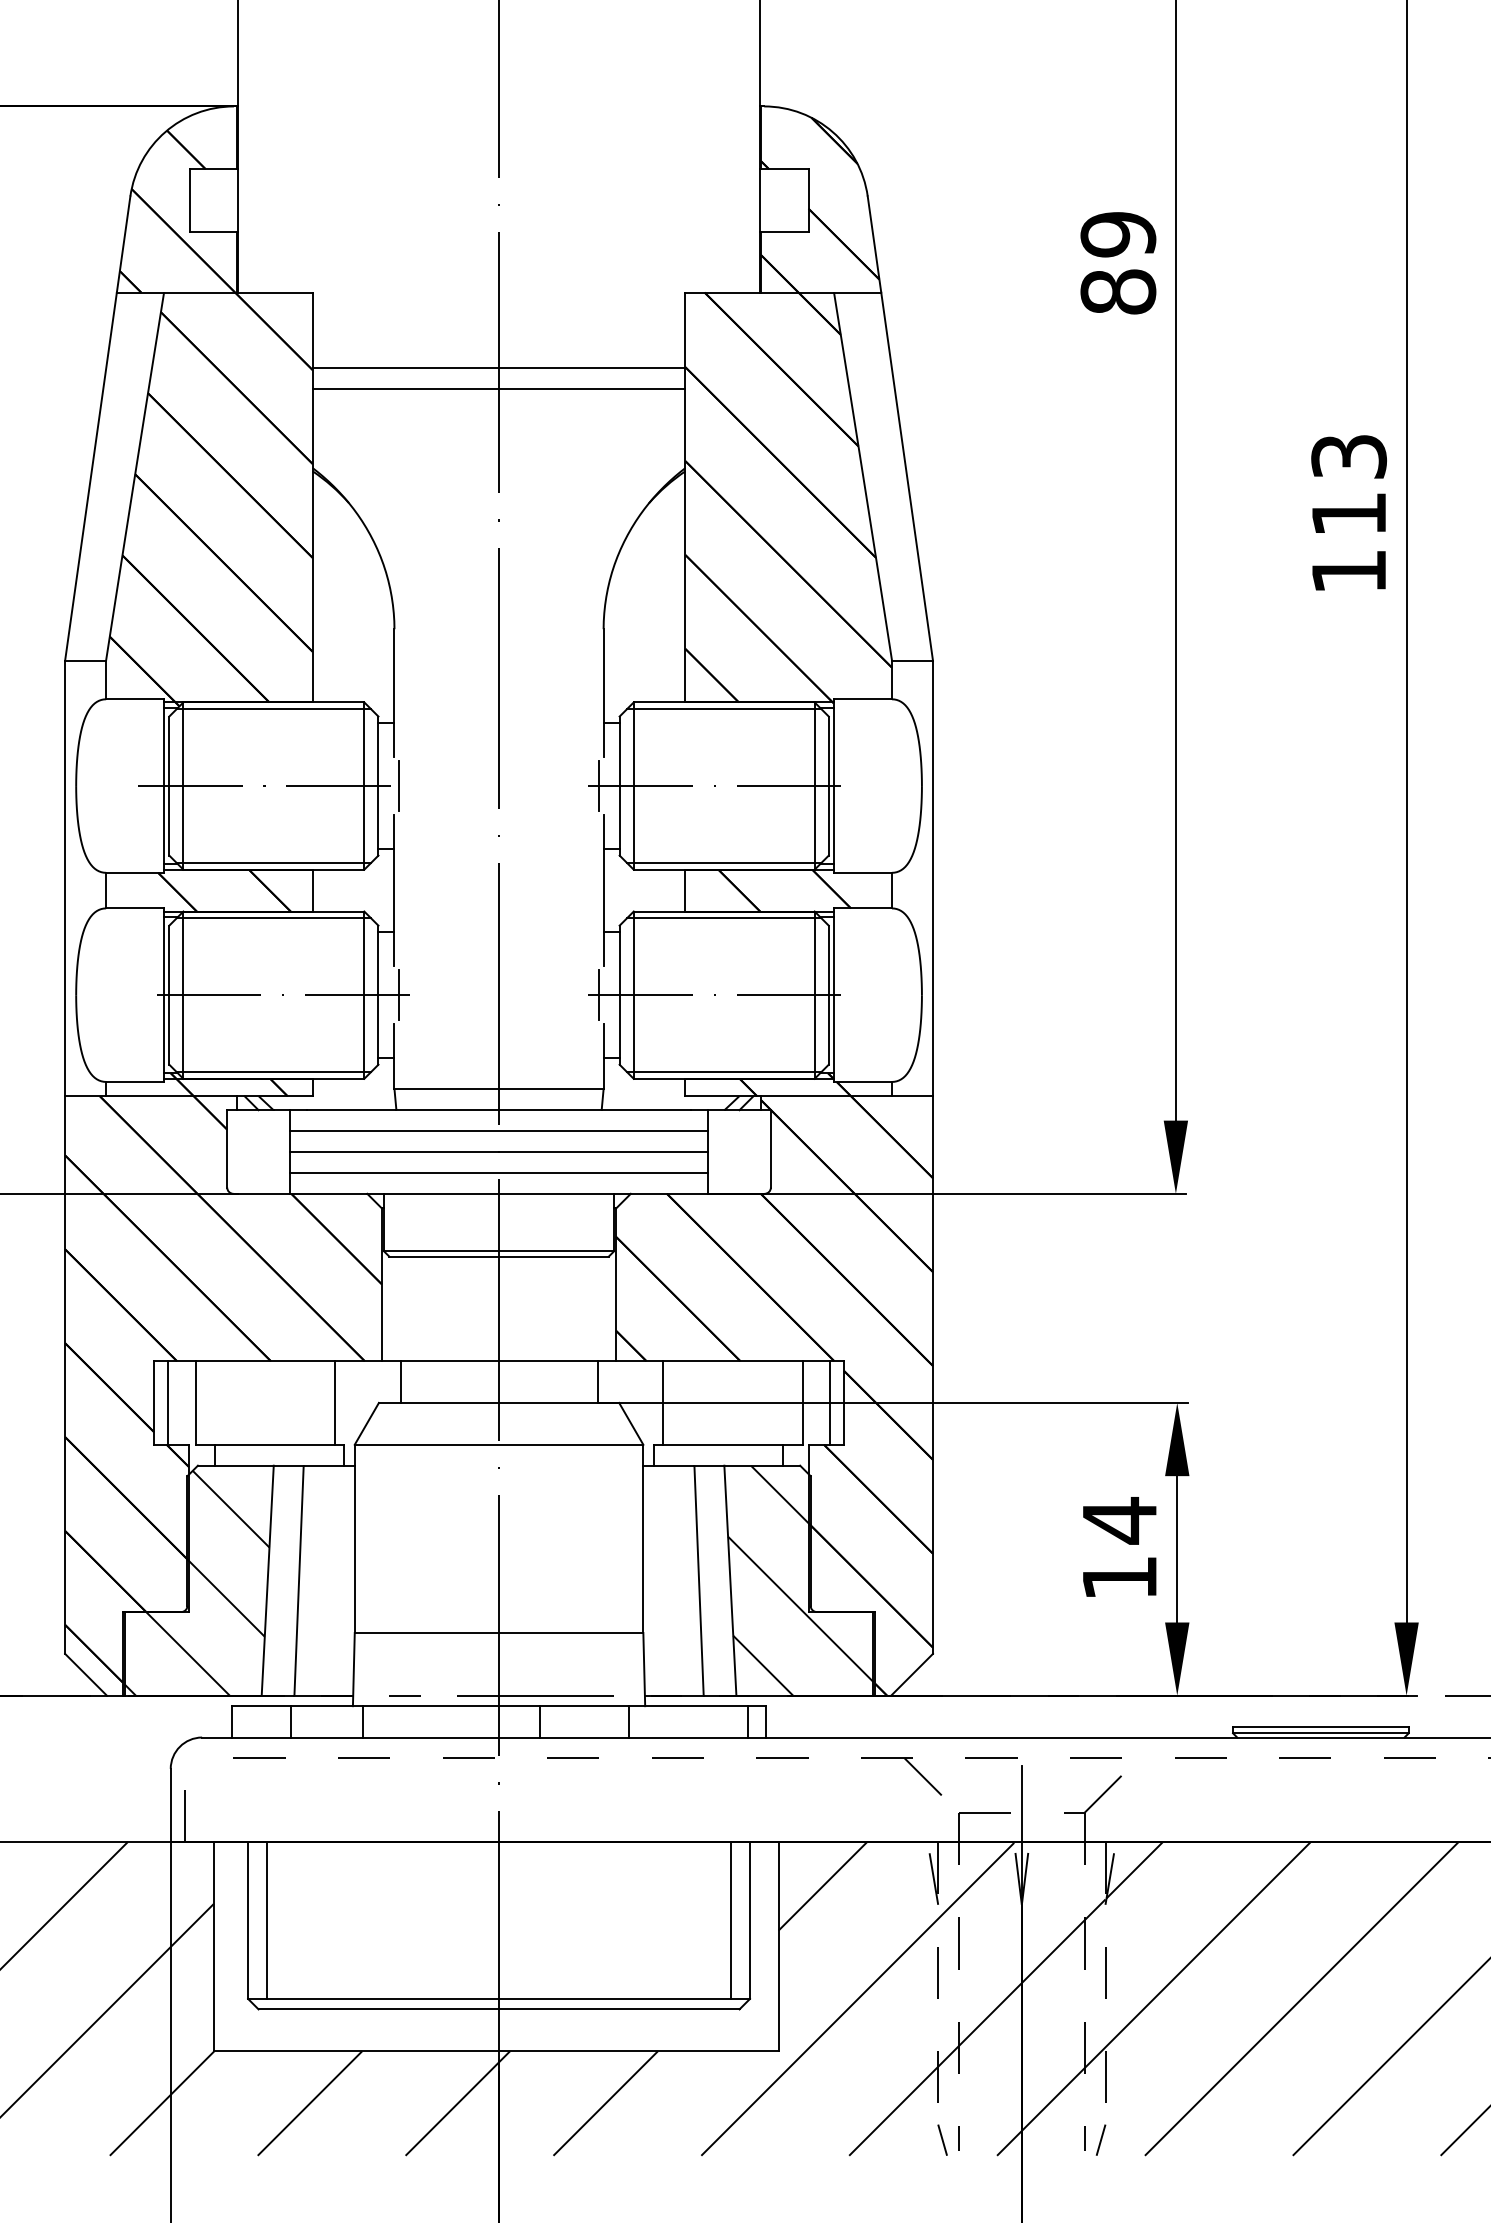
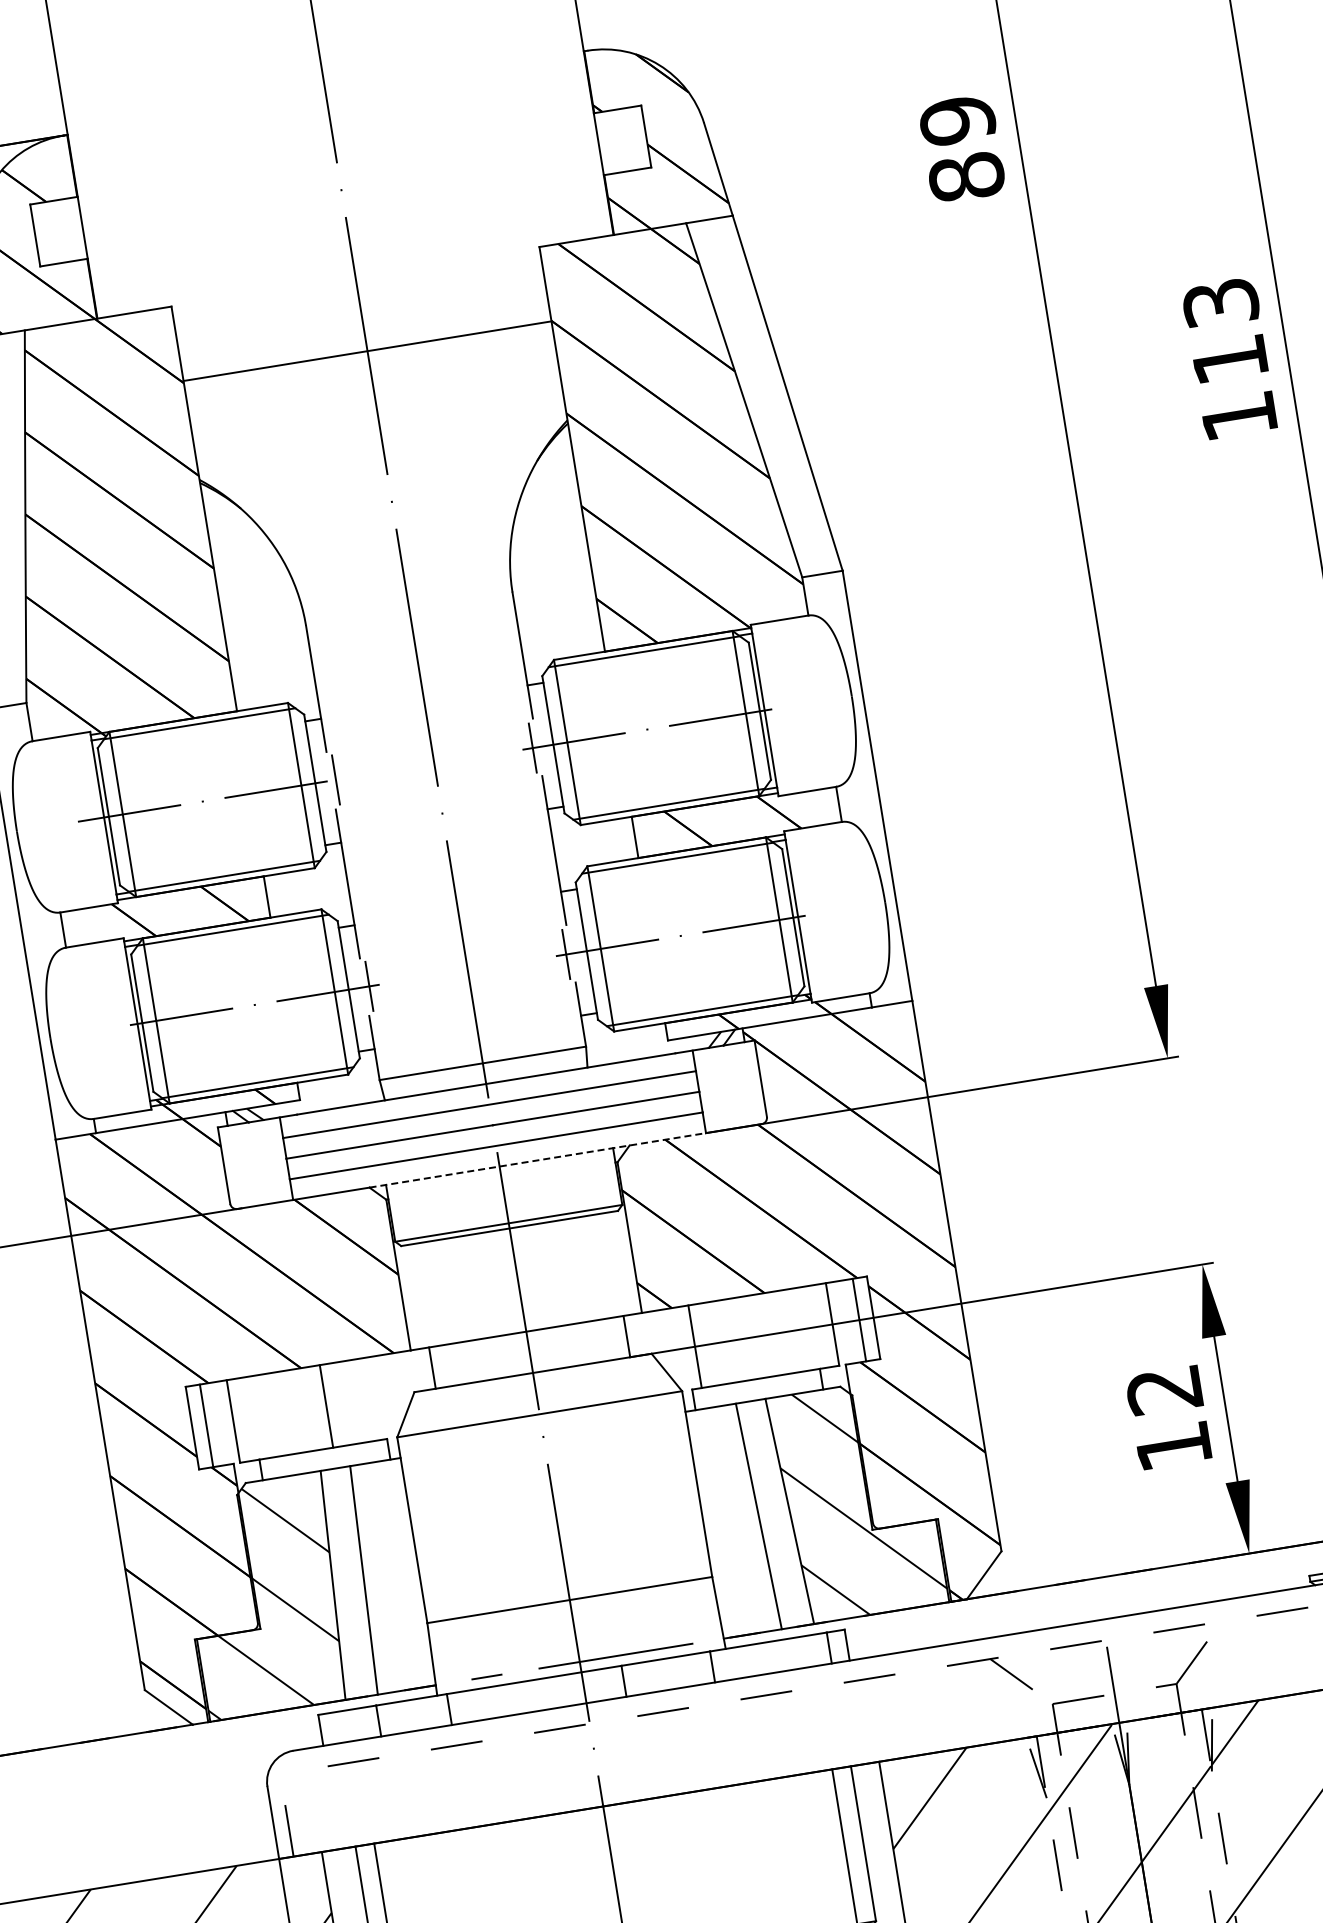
line: (498, 388) -> (370, 371), removed
line: (538, 1193) -> (538, 1159), solid -> dashed
line: (334, 1402) -> (326, 1406), moved
text: (1118, 1520) -> (1163, 1389), 14 -> 12

